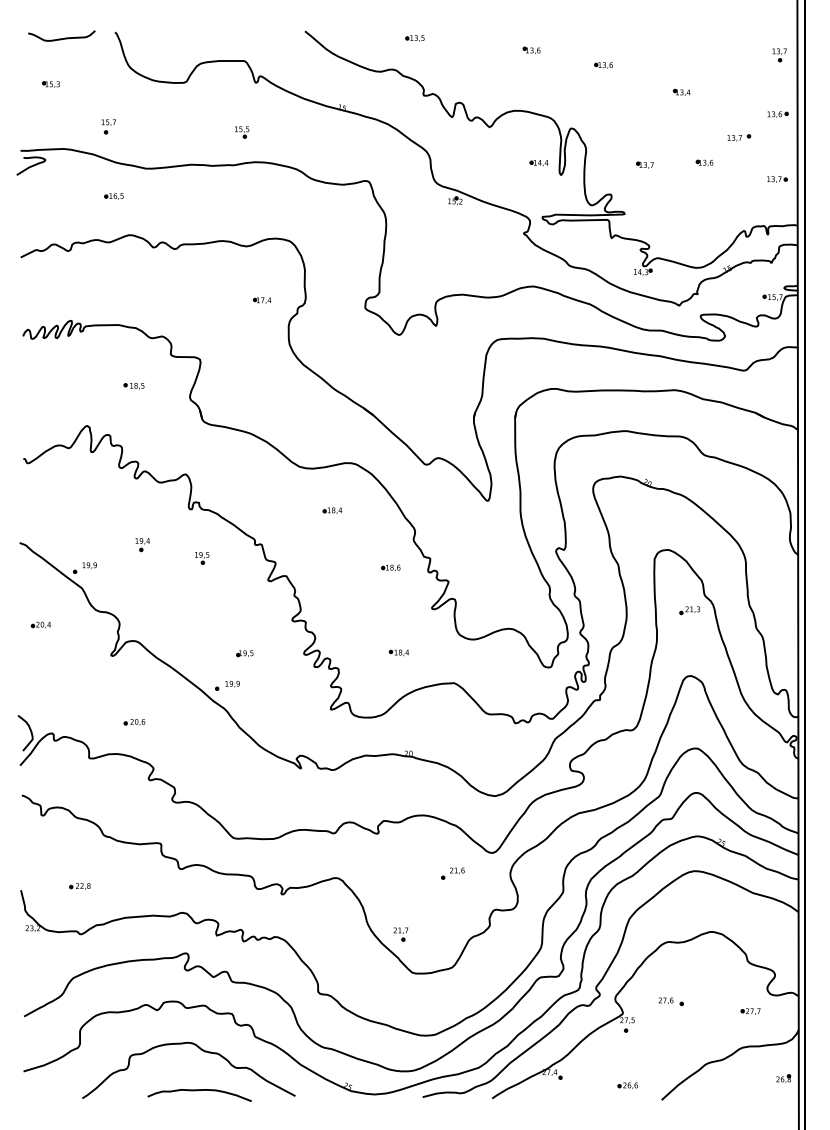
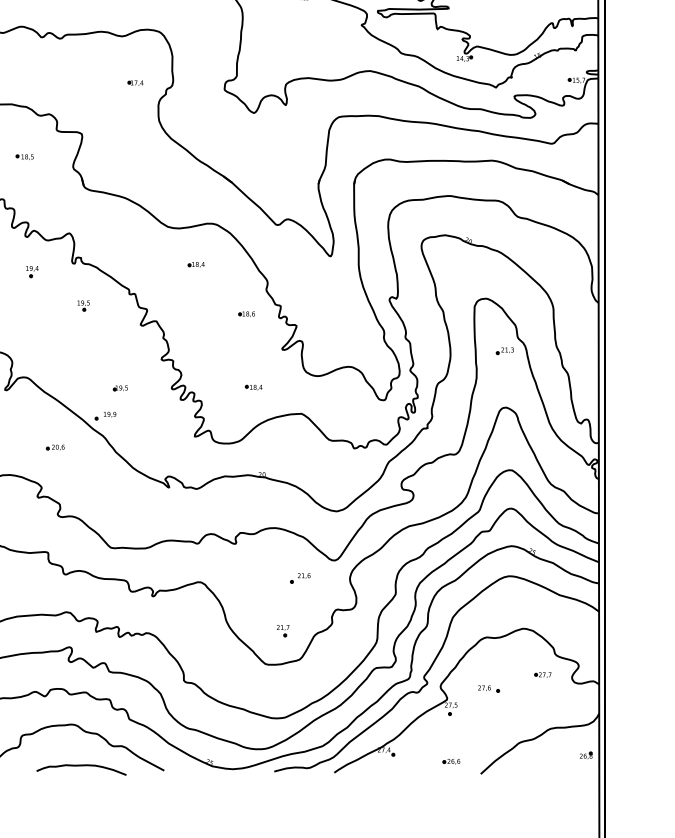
part: (142, 545) -> (32, 272), moved
part: (134, 722) -> (55, 447), moved
part: (400, 934) -> (282, 630), moved
part: (750, 1011) -> (542, 675), moved

